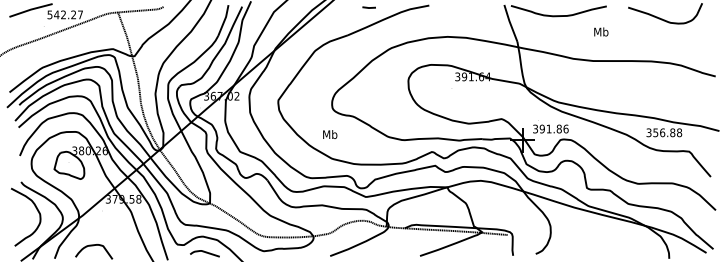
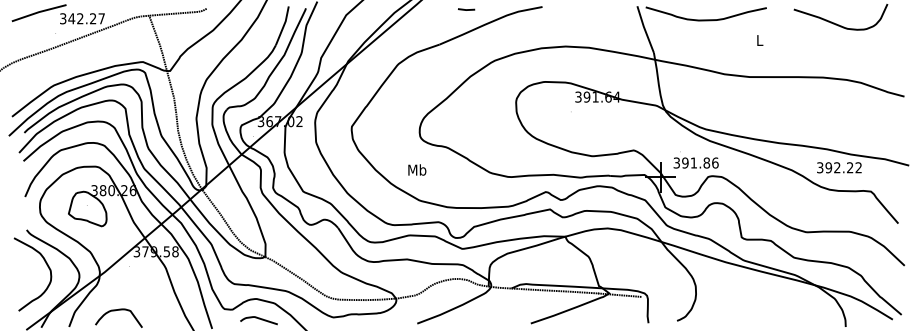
text: (50, 14) -> (63, 18), 542.27 -> 342.27
text: (600, 31) -> (759, 39), Mb -> L
text: (667, 132) -> (843, 167), 356.88 -> 392.22

